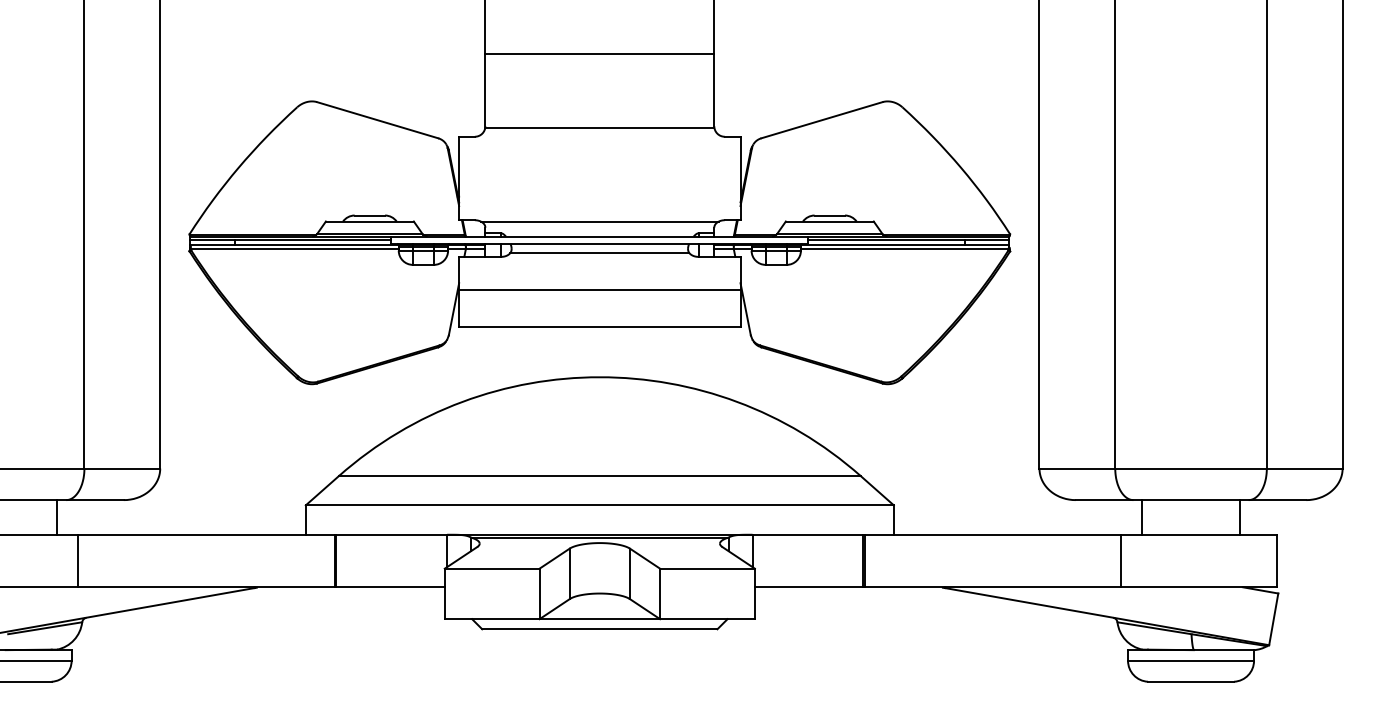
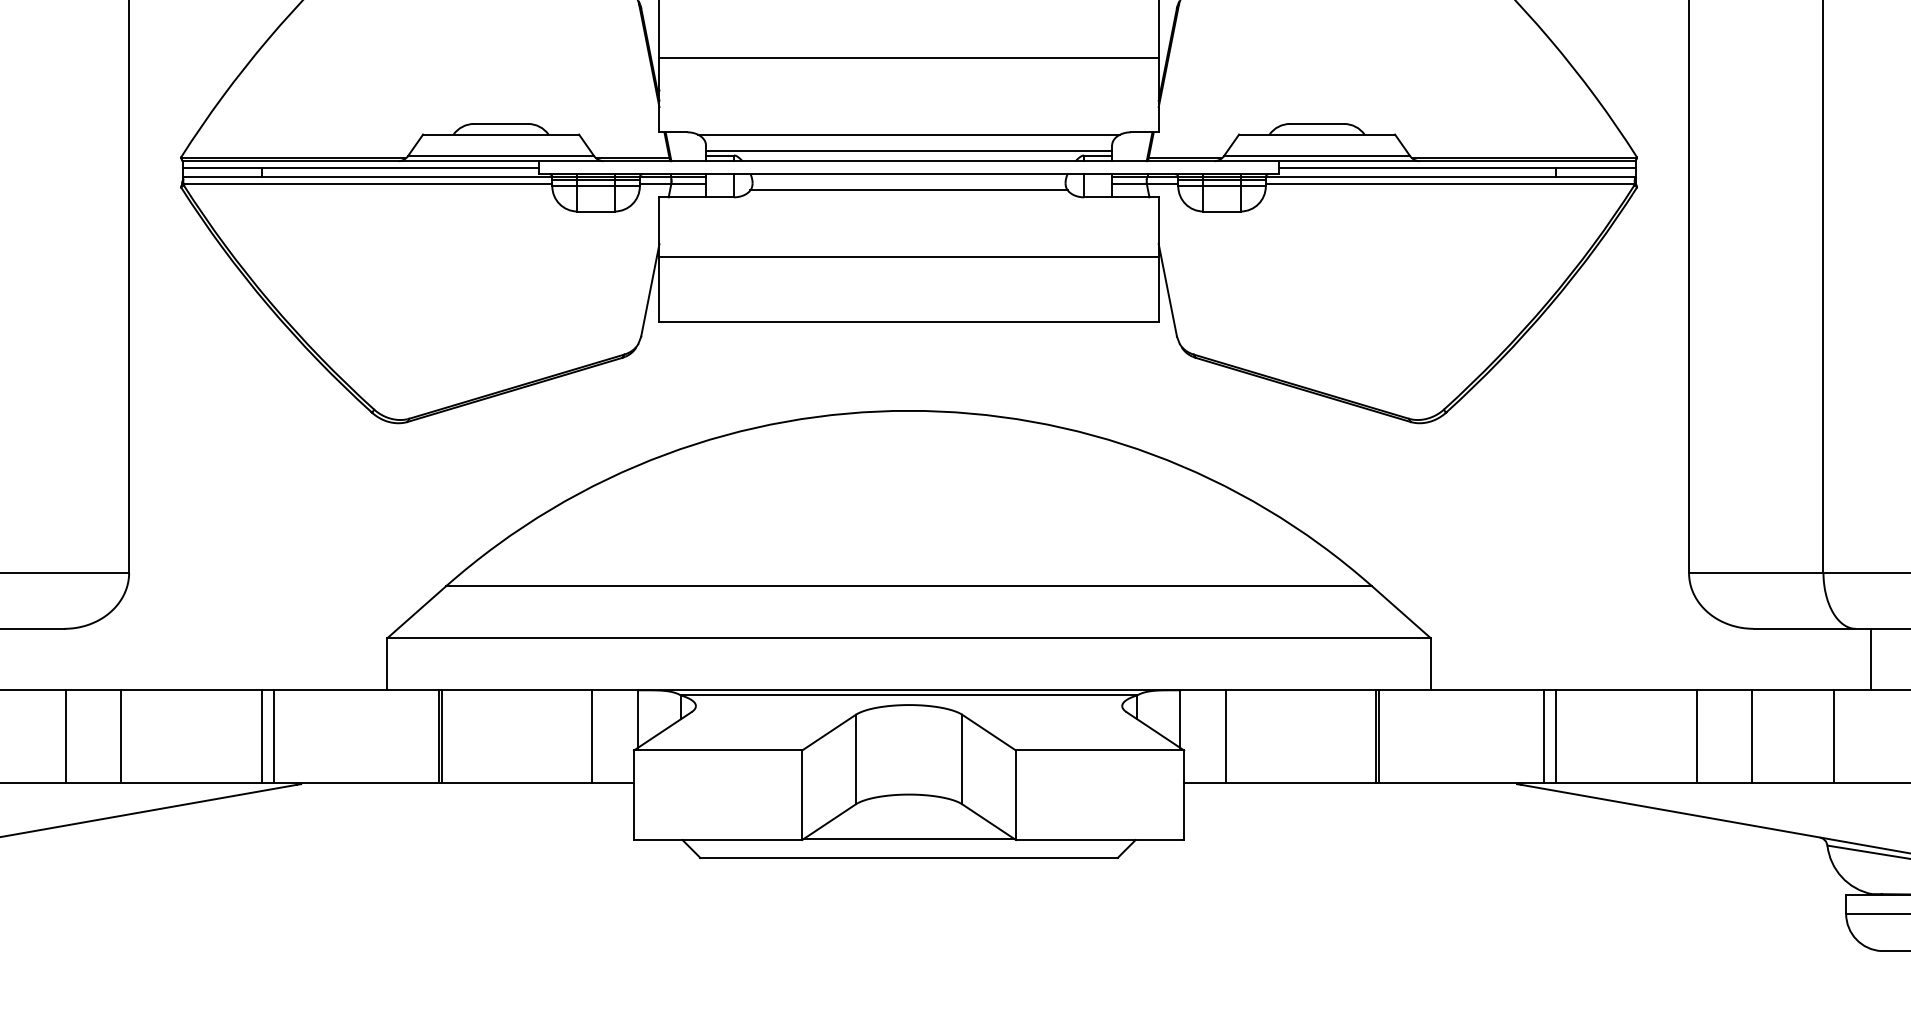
line: (599, 178) -> (908, 58), added
line: (599, 230) -> (908, 150), added
line: (124, 560) -> (65, 735), added
line: (155, 560) -> (120, 735), added
line: (235, 560) -> (262, 735), added
line: (241, 560) -> (273, 735), added
line: (421, 560) -> (592, 735), added
line: (778, 560) -> (1226, 735), added
line: (957, 560) -> (1543, 735), added
line: (964, 560) -> (1556, 735), added
line: (1044, 560) -> (1697, 735), added
line: (1075, 560) -> (1752, 735), added

